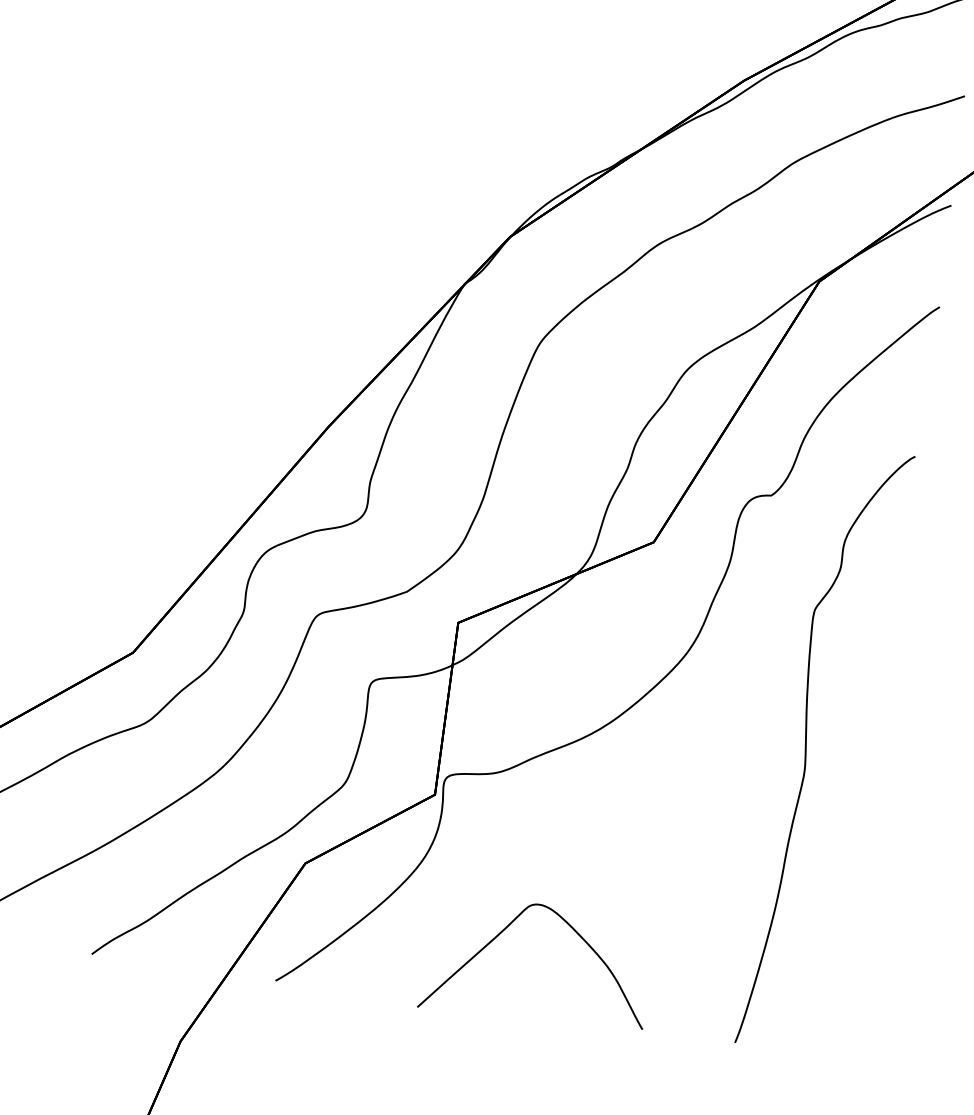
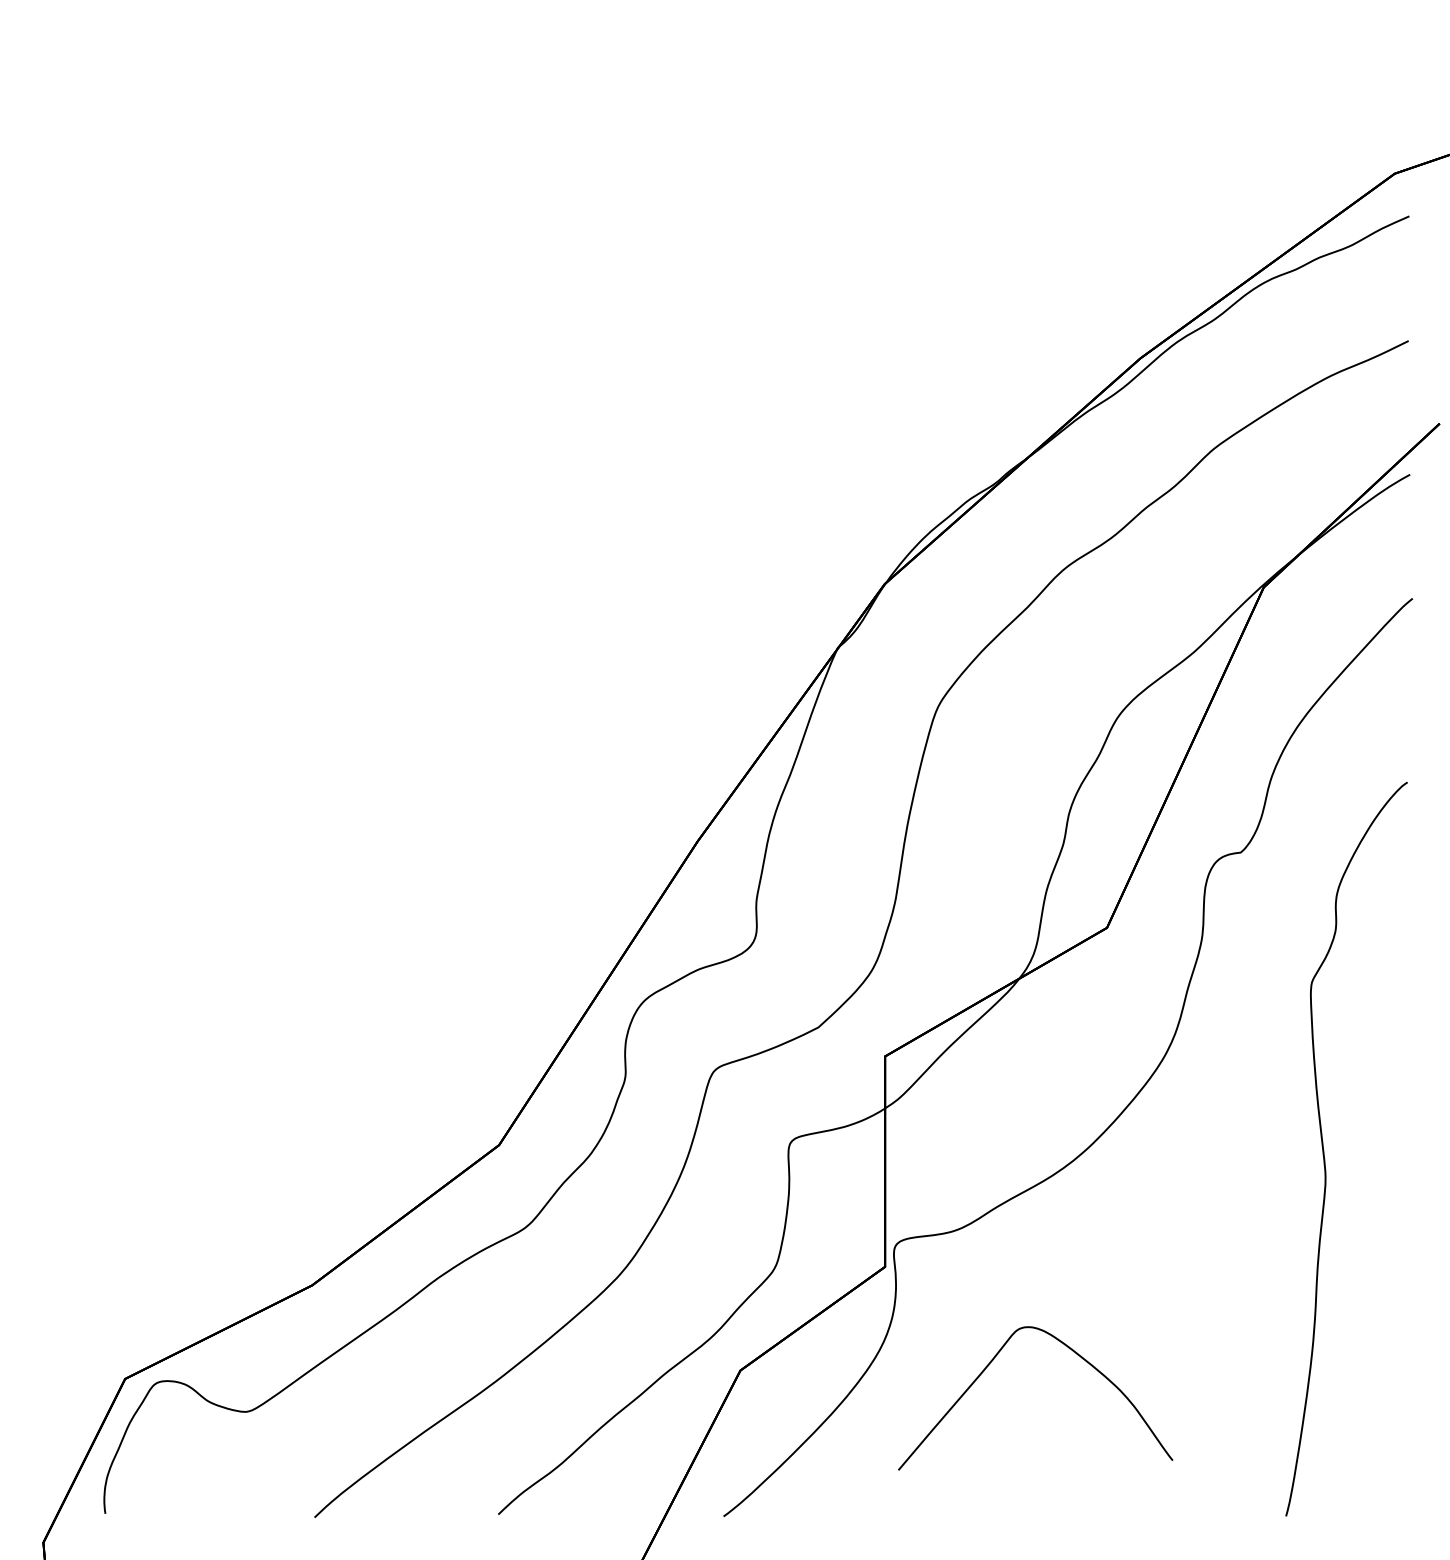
curve: (508, 927) -> (994, 1359), moved

